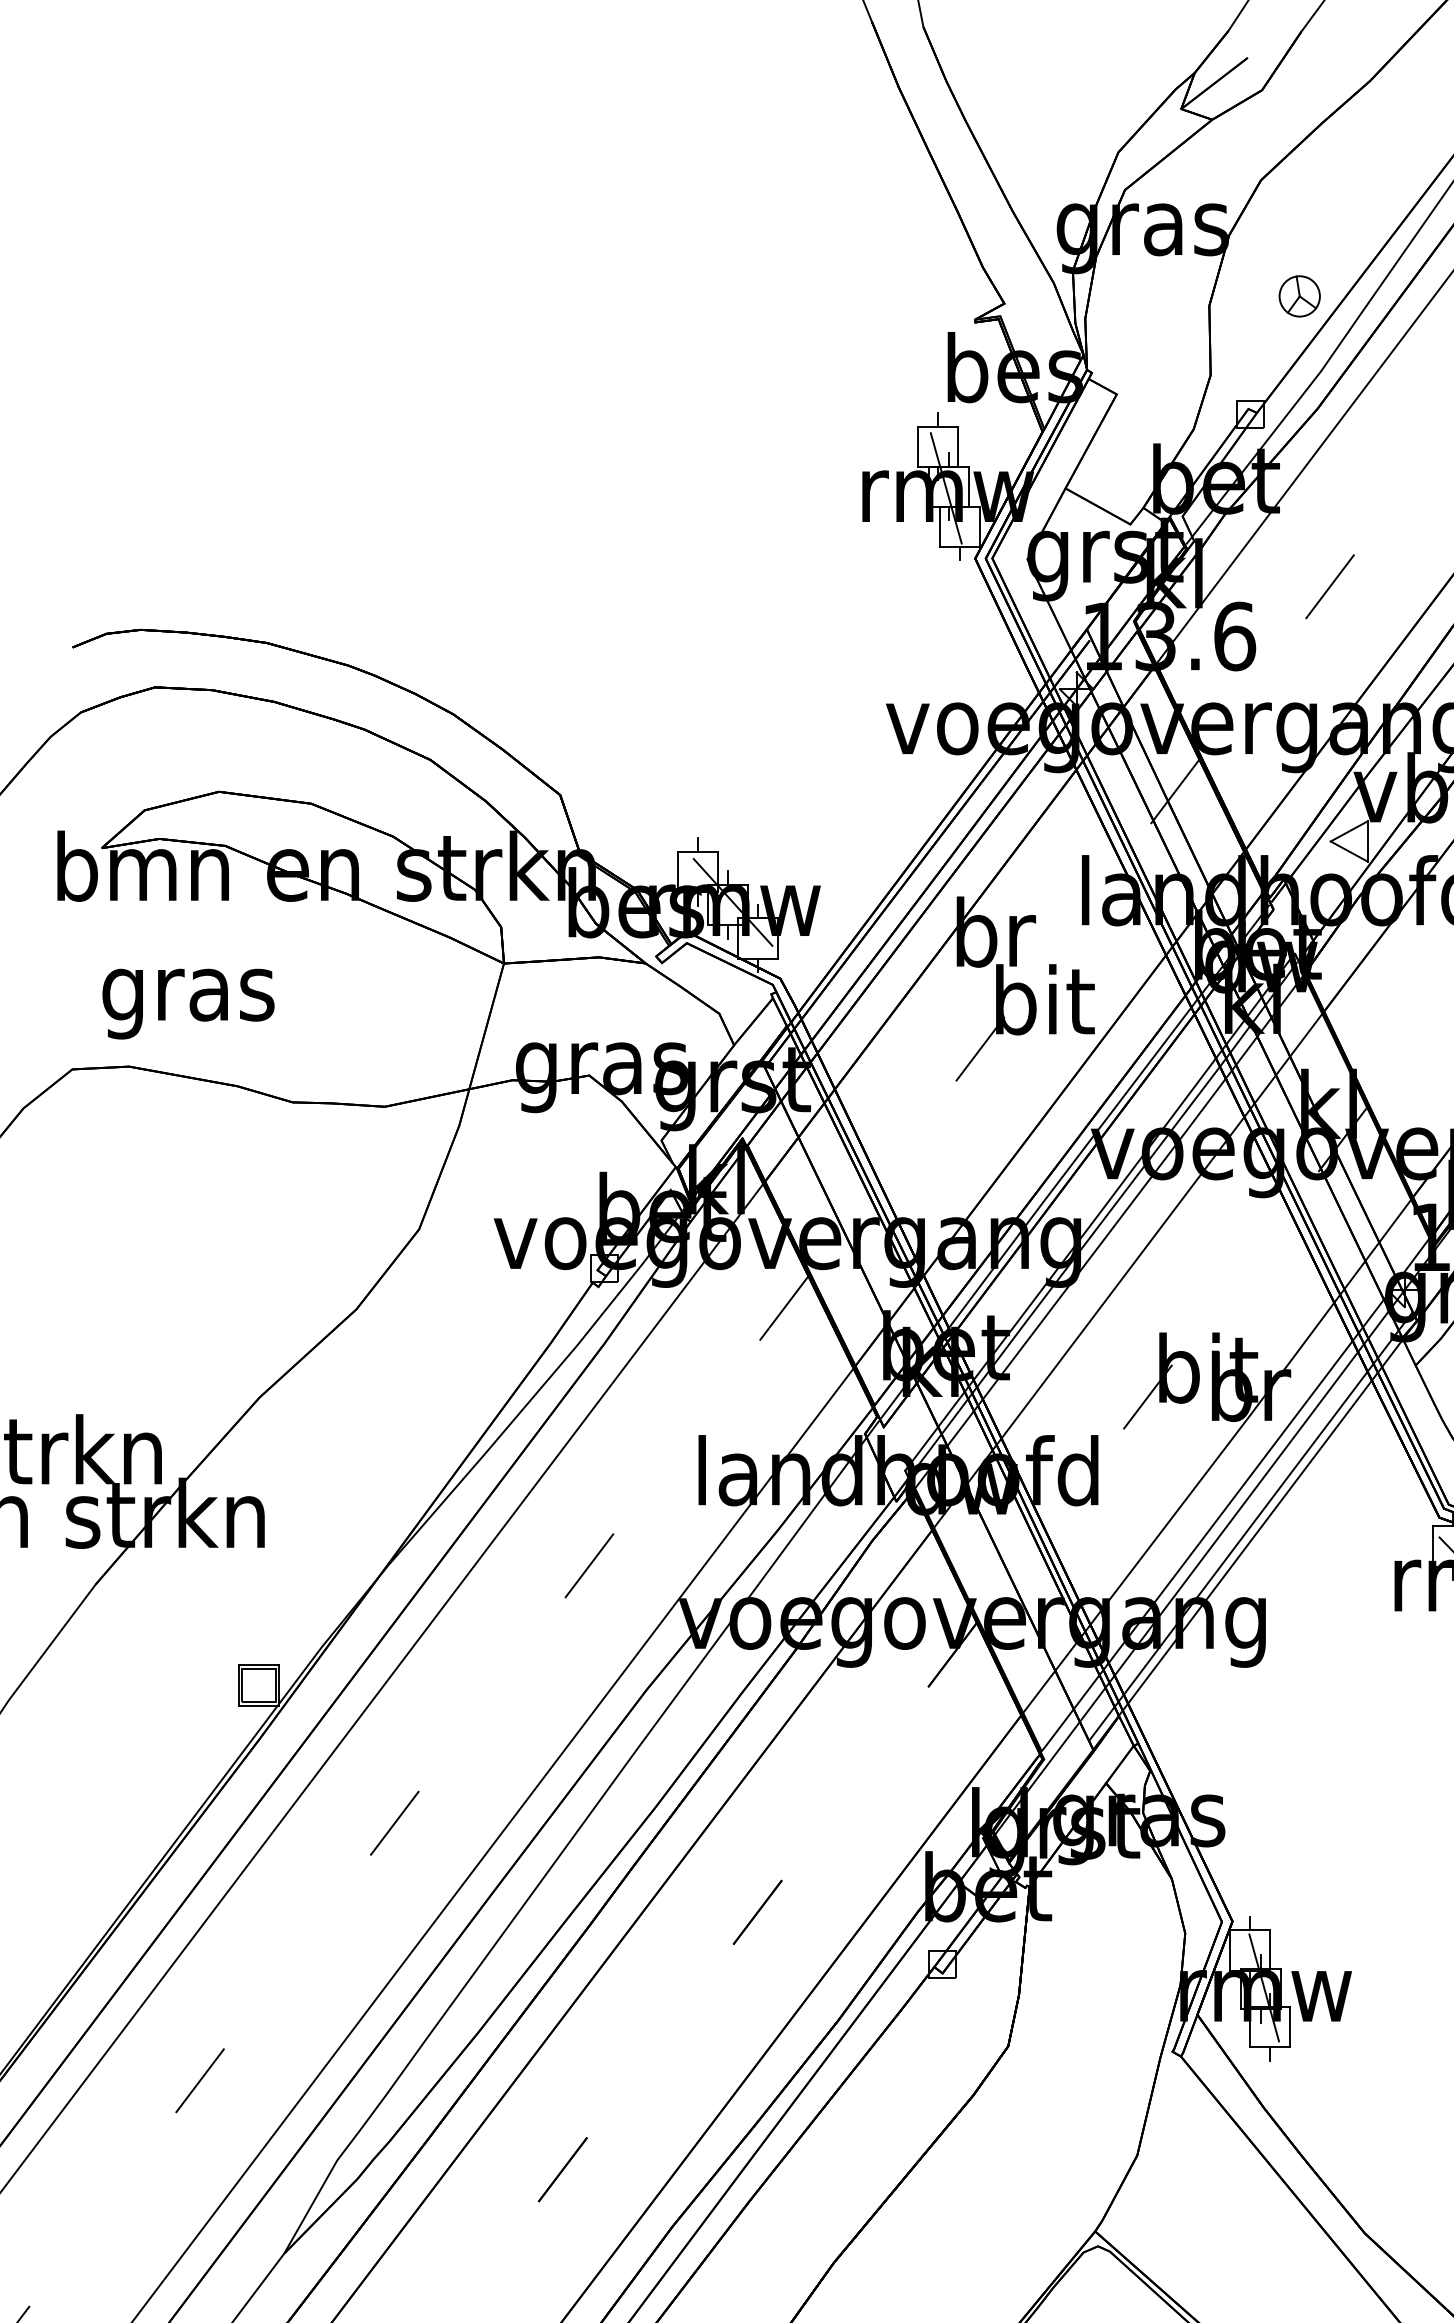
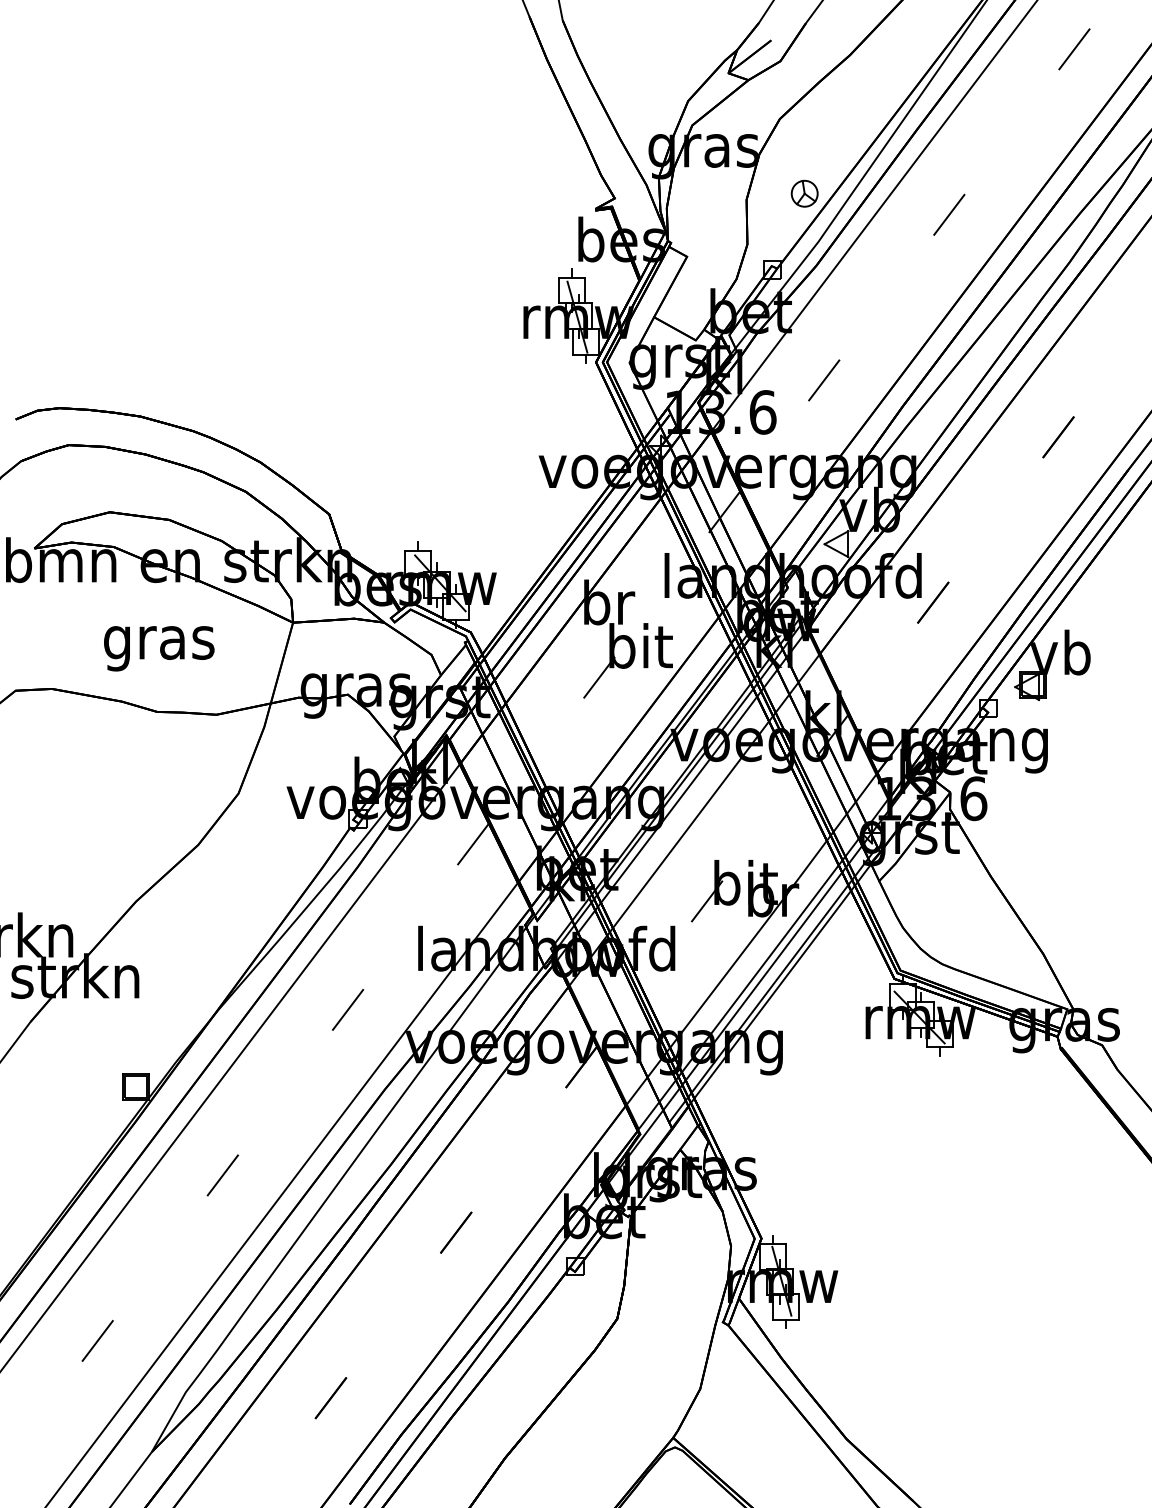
text: (188, 1003) -> (159, 648), moved

